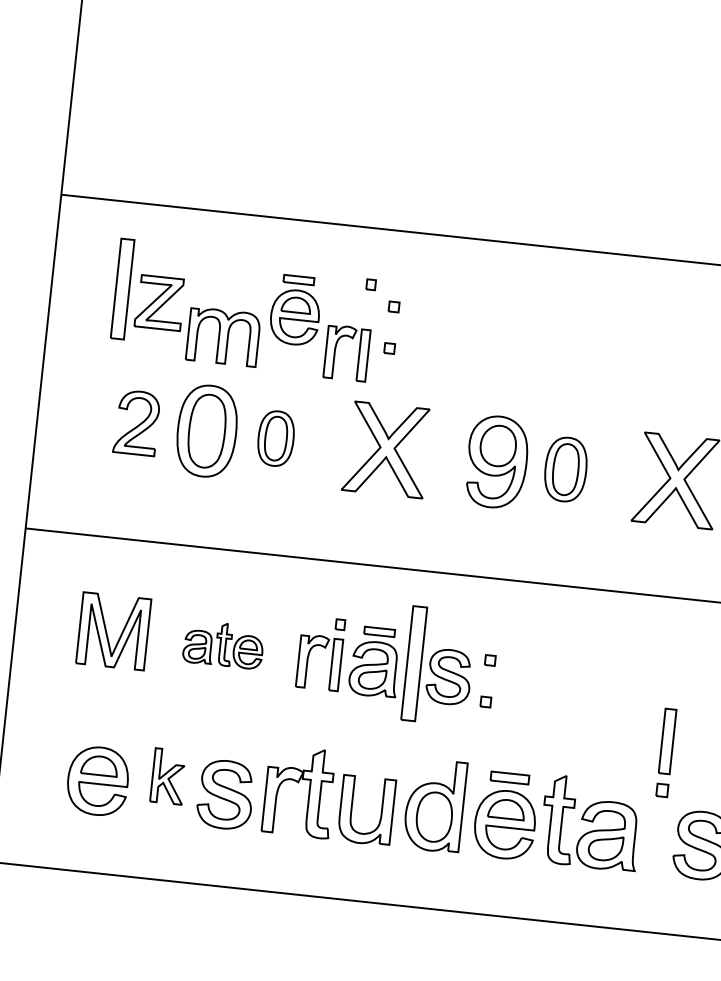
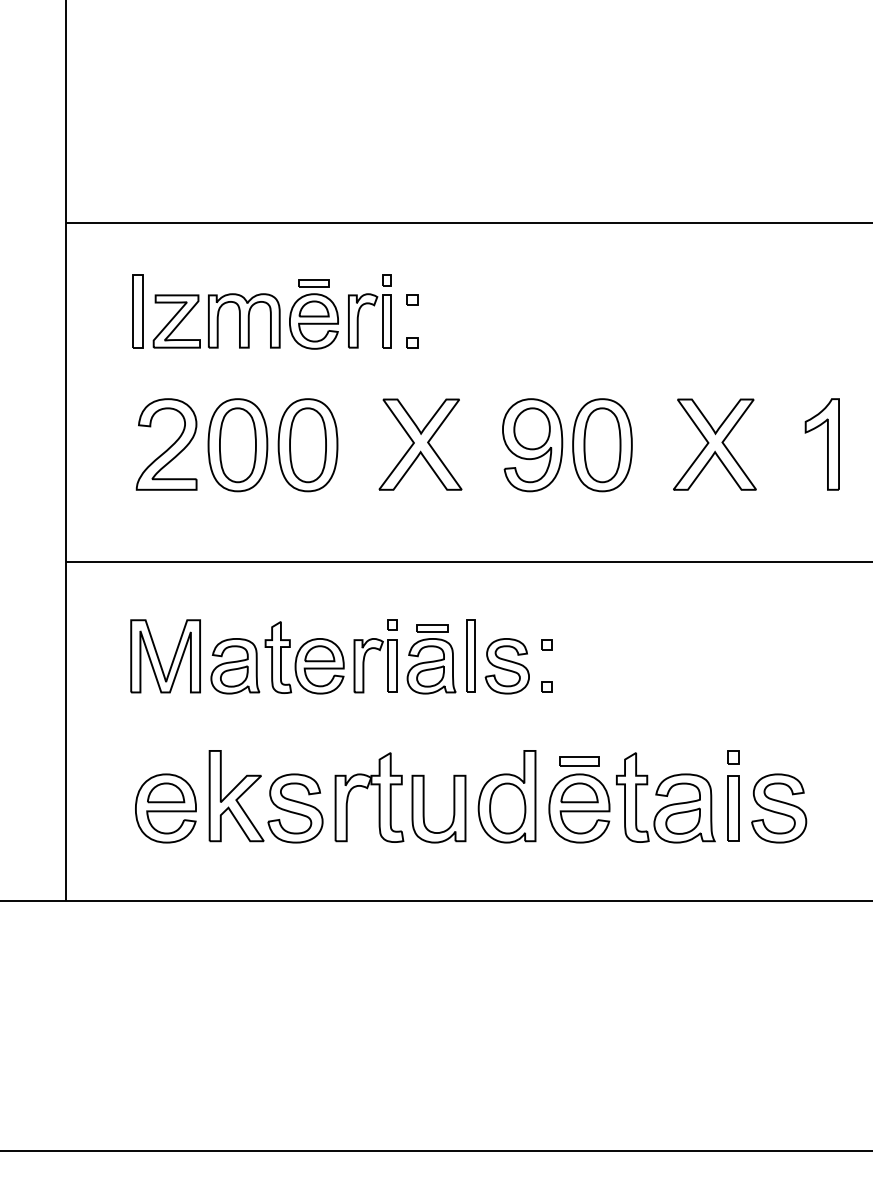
part: (122, 288) -> (137, 311), size x0.71
part: (223, 336) -> (244, 320), moved
part: (335, 351) -> (358, 320), moved
part: (136, 422) -> (166, 444), size x1.43
part: (275, 438) -> (307, 445), size x1.67
part: (565, 469) -> (602, 445), size x1.43
part: (223, 644) -> (277, 657), size x1.67
part: (413, 662) -> (470, 655), size x0.62
part: (667, 741) -> (733, 808), moved
part: (168, 776) -> (236, 796), size x1.67

